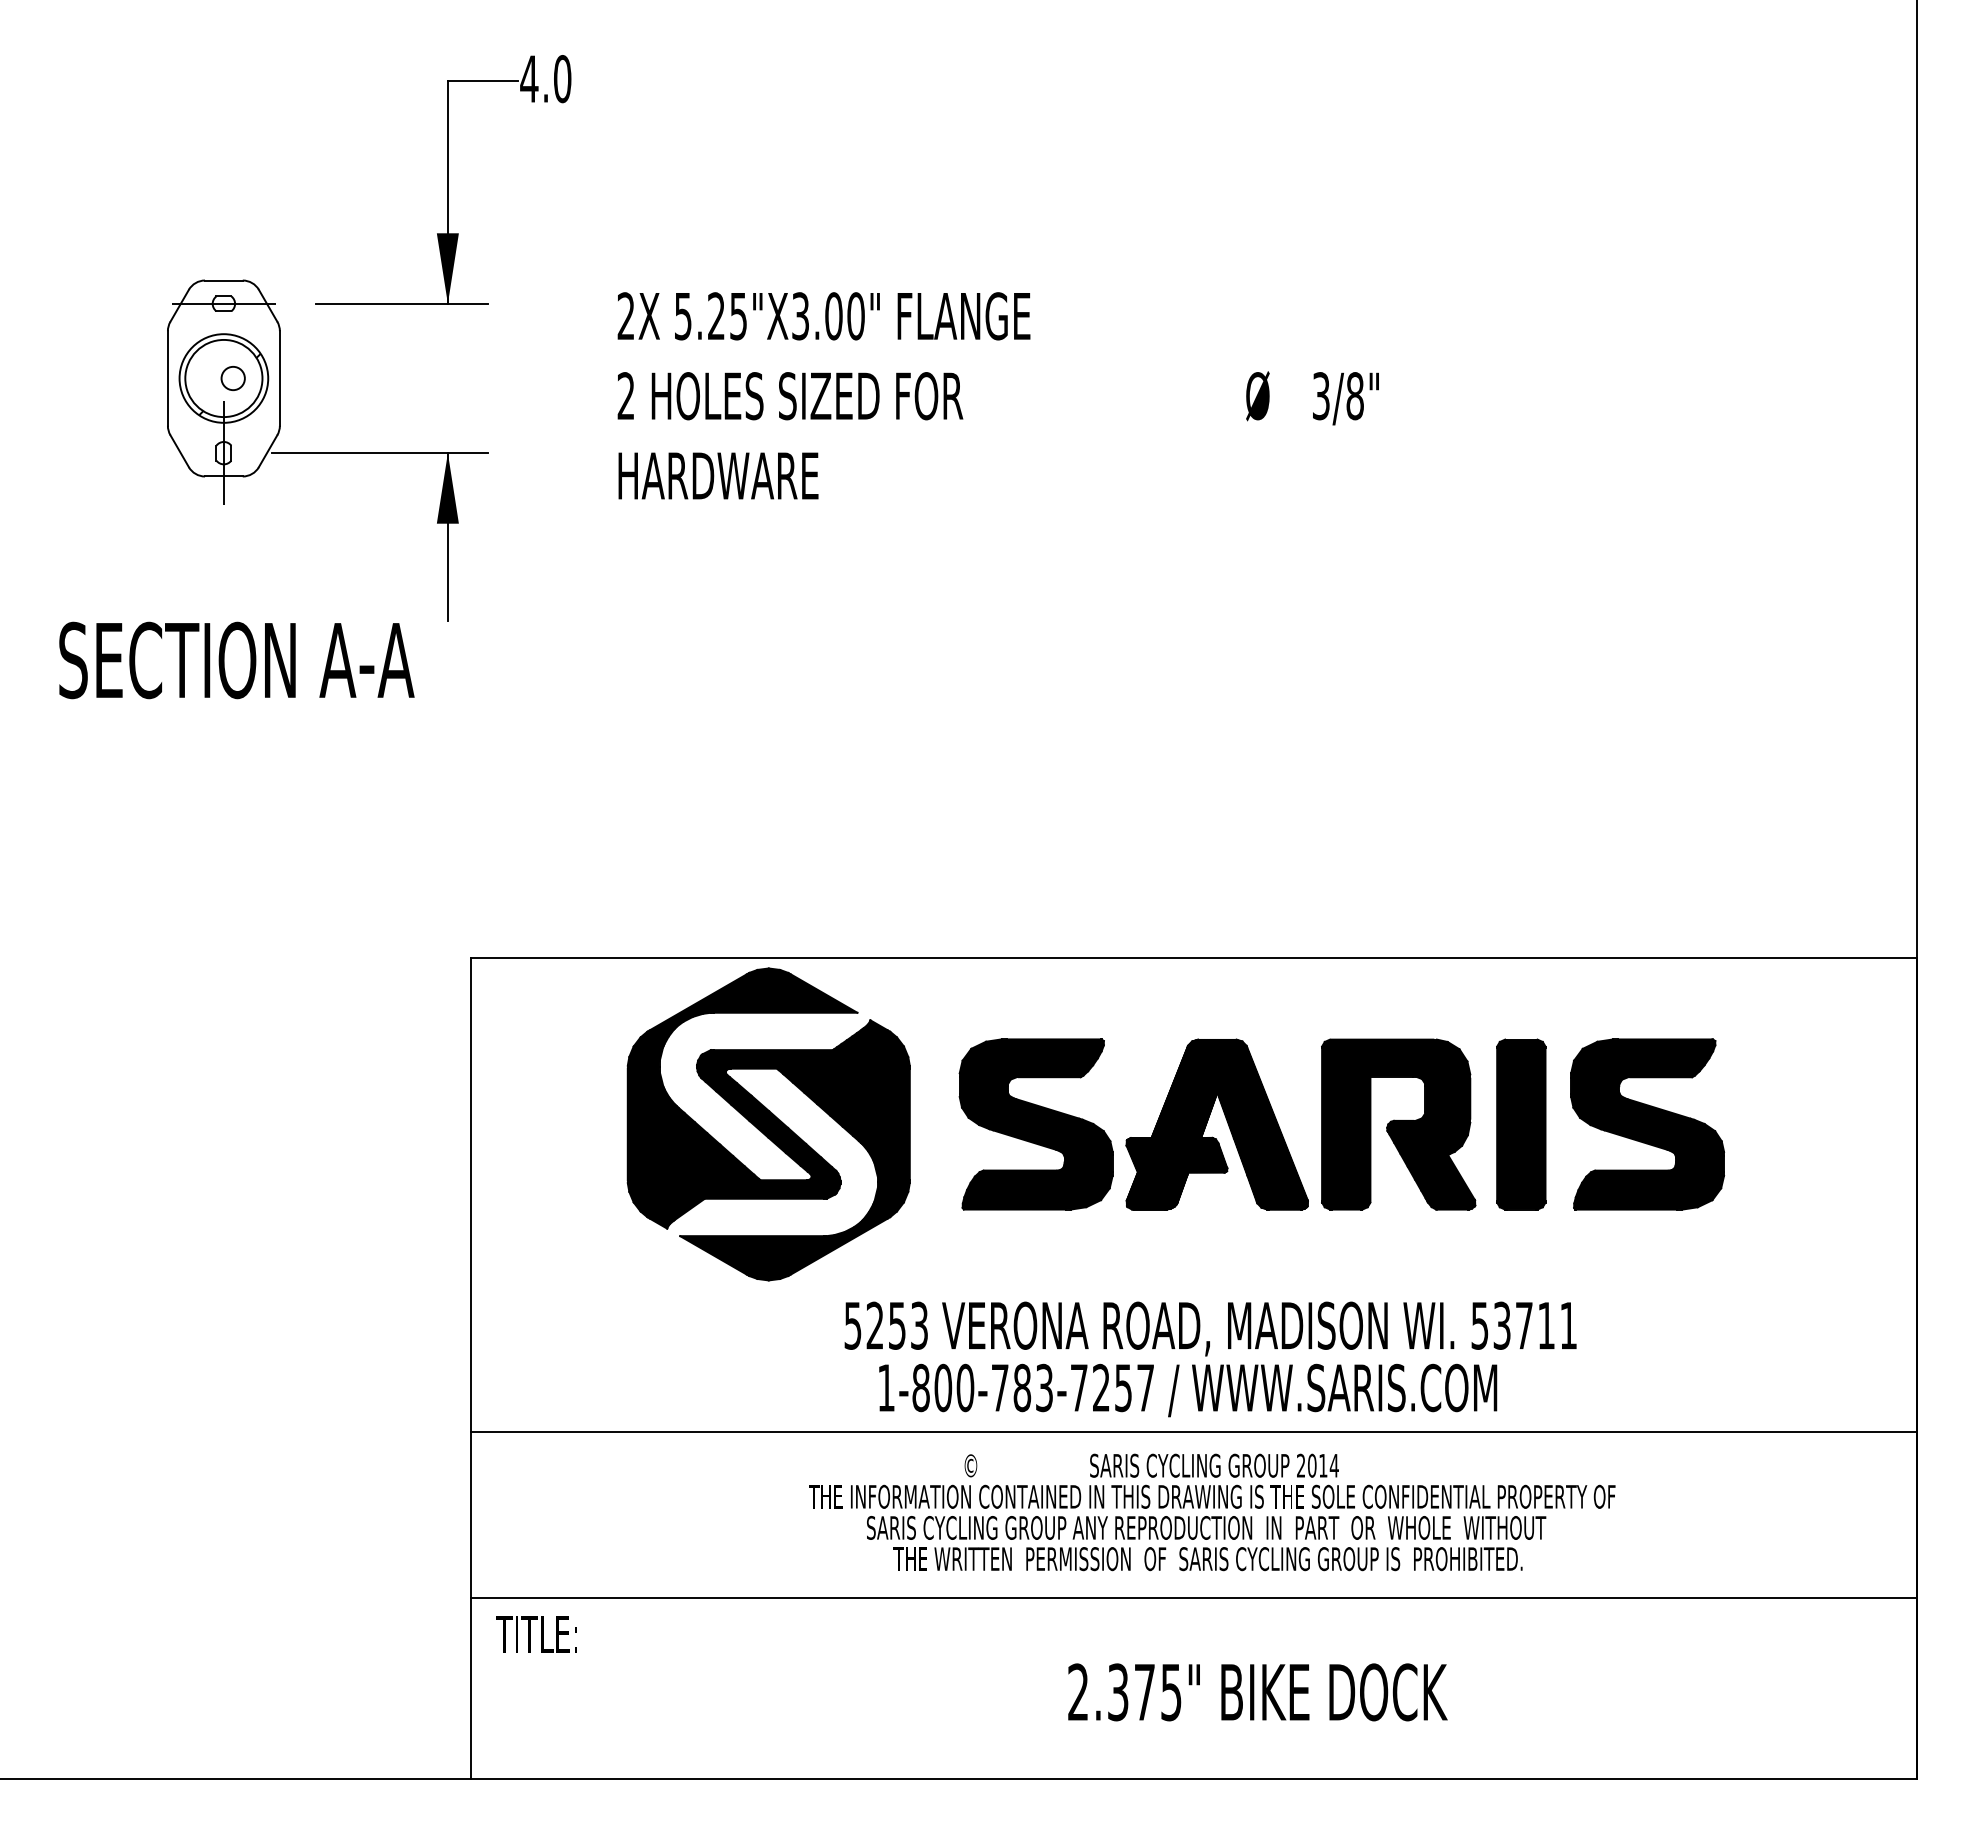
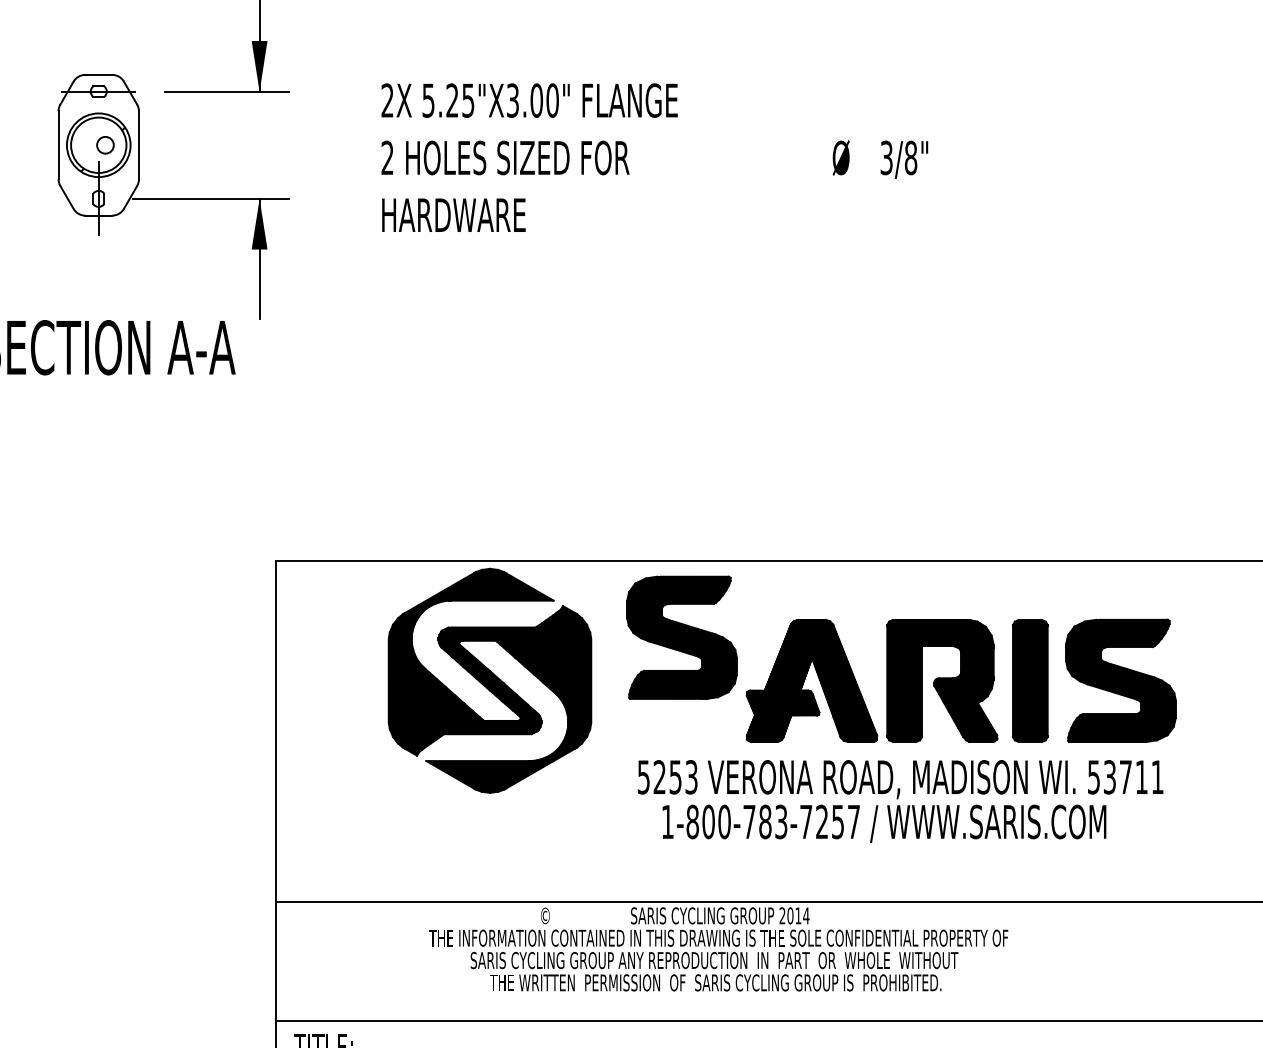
part: (1035, 1124) -> (681, 637), moved
text: (1210, 1359) -> (900, 801), moved
text: (1212, 1512) -> (718, 949), moved

